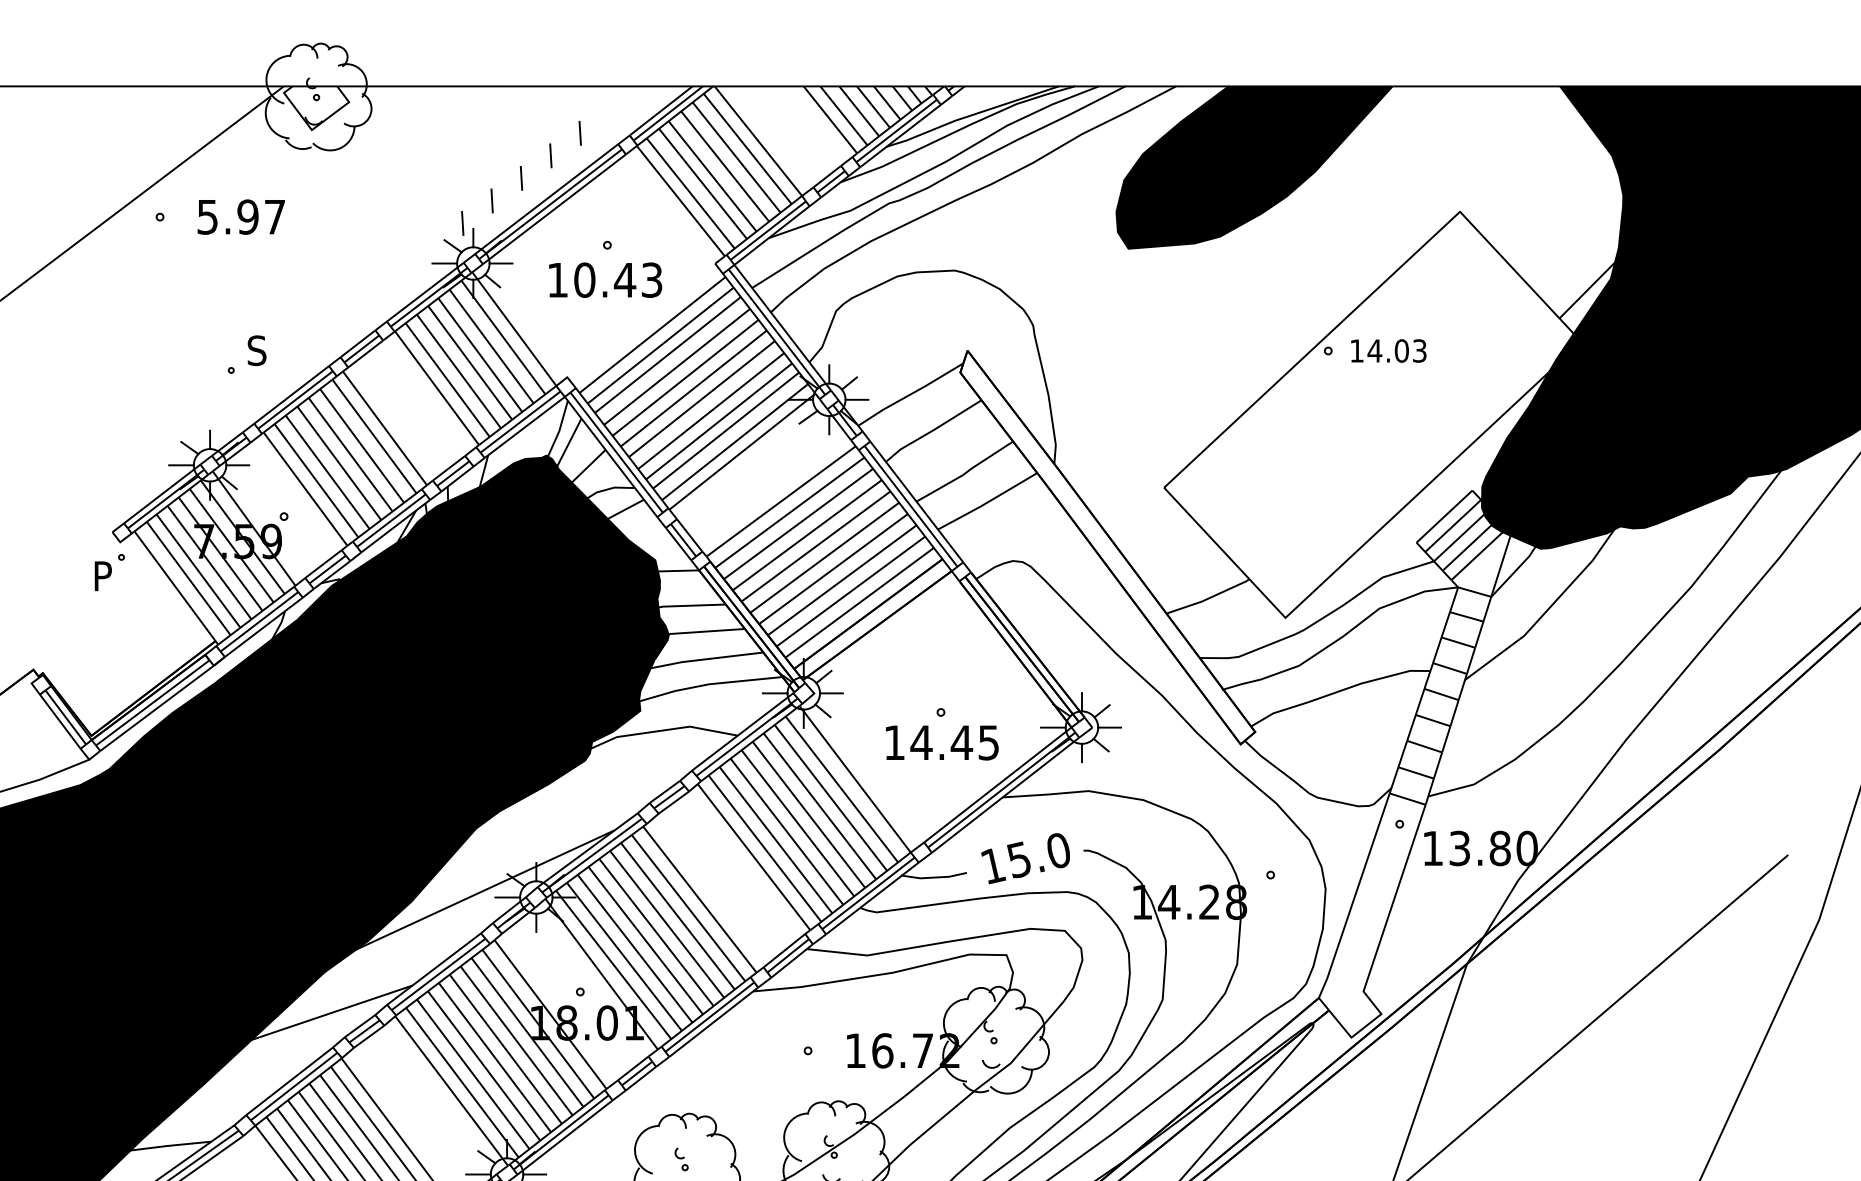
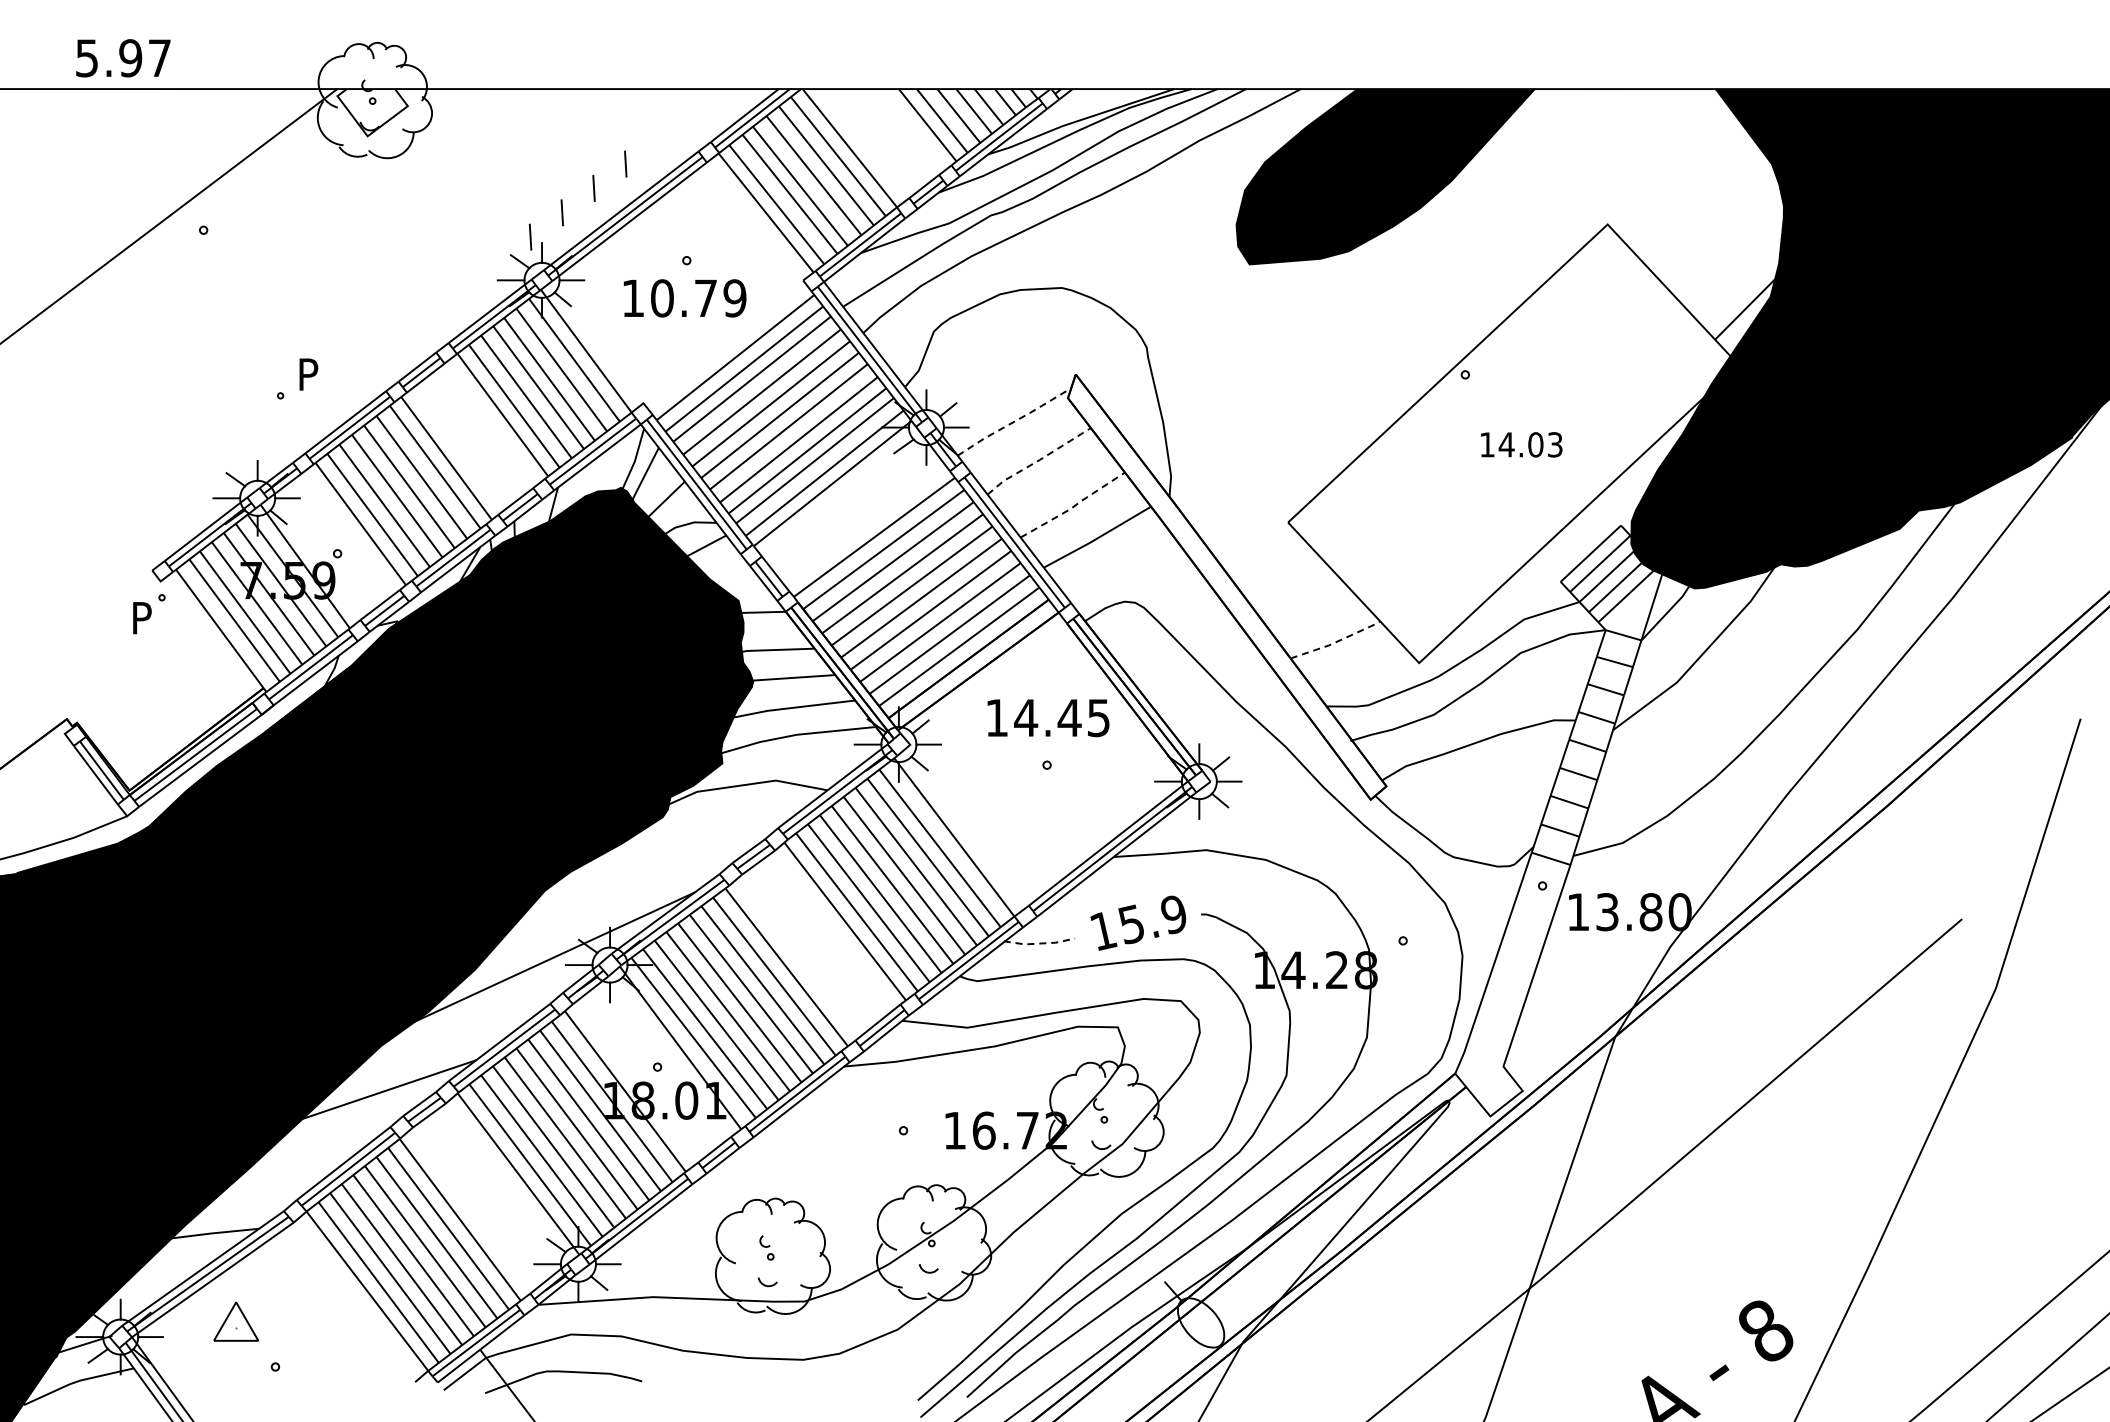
line: (580, 133) -> (657, 139), removed
text: (241, 217) -> (123, 58), moved
text: (637, 280) -> (719, 298), 10.43 -> 10.79
text: (257, 350) -> (308, 374), S -> P
text: (1388, 350) -> (1521, 444), moved
line: (910, 394) -> (1014, 421), solid -> dashed
line: (933, 430) -> (1039, 460), solid -> dashed
line: (965, 472) -> (1073, 506), solid -> dashed
line: (1208, 597) -> (1336, 641), solid -> dashed
text: (942, 743) -> (1048, 718), moved
text: (1058, 850) -> (1173, 914), 15.0 -> 15.9
line: (933, 877) -> (1039, 943), solid -> dashed

